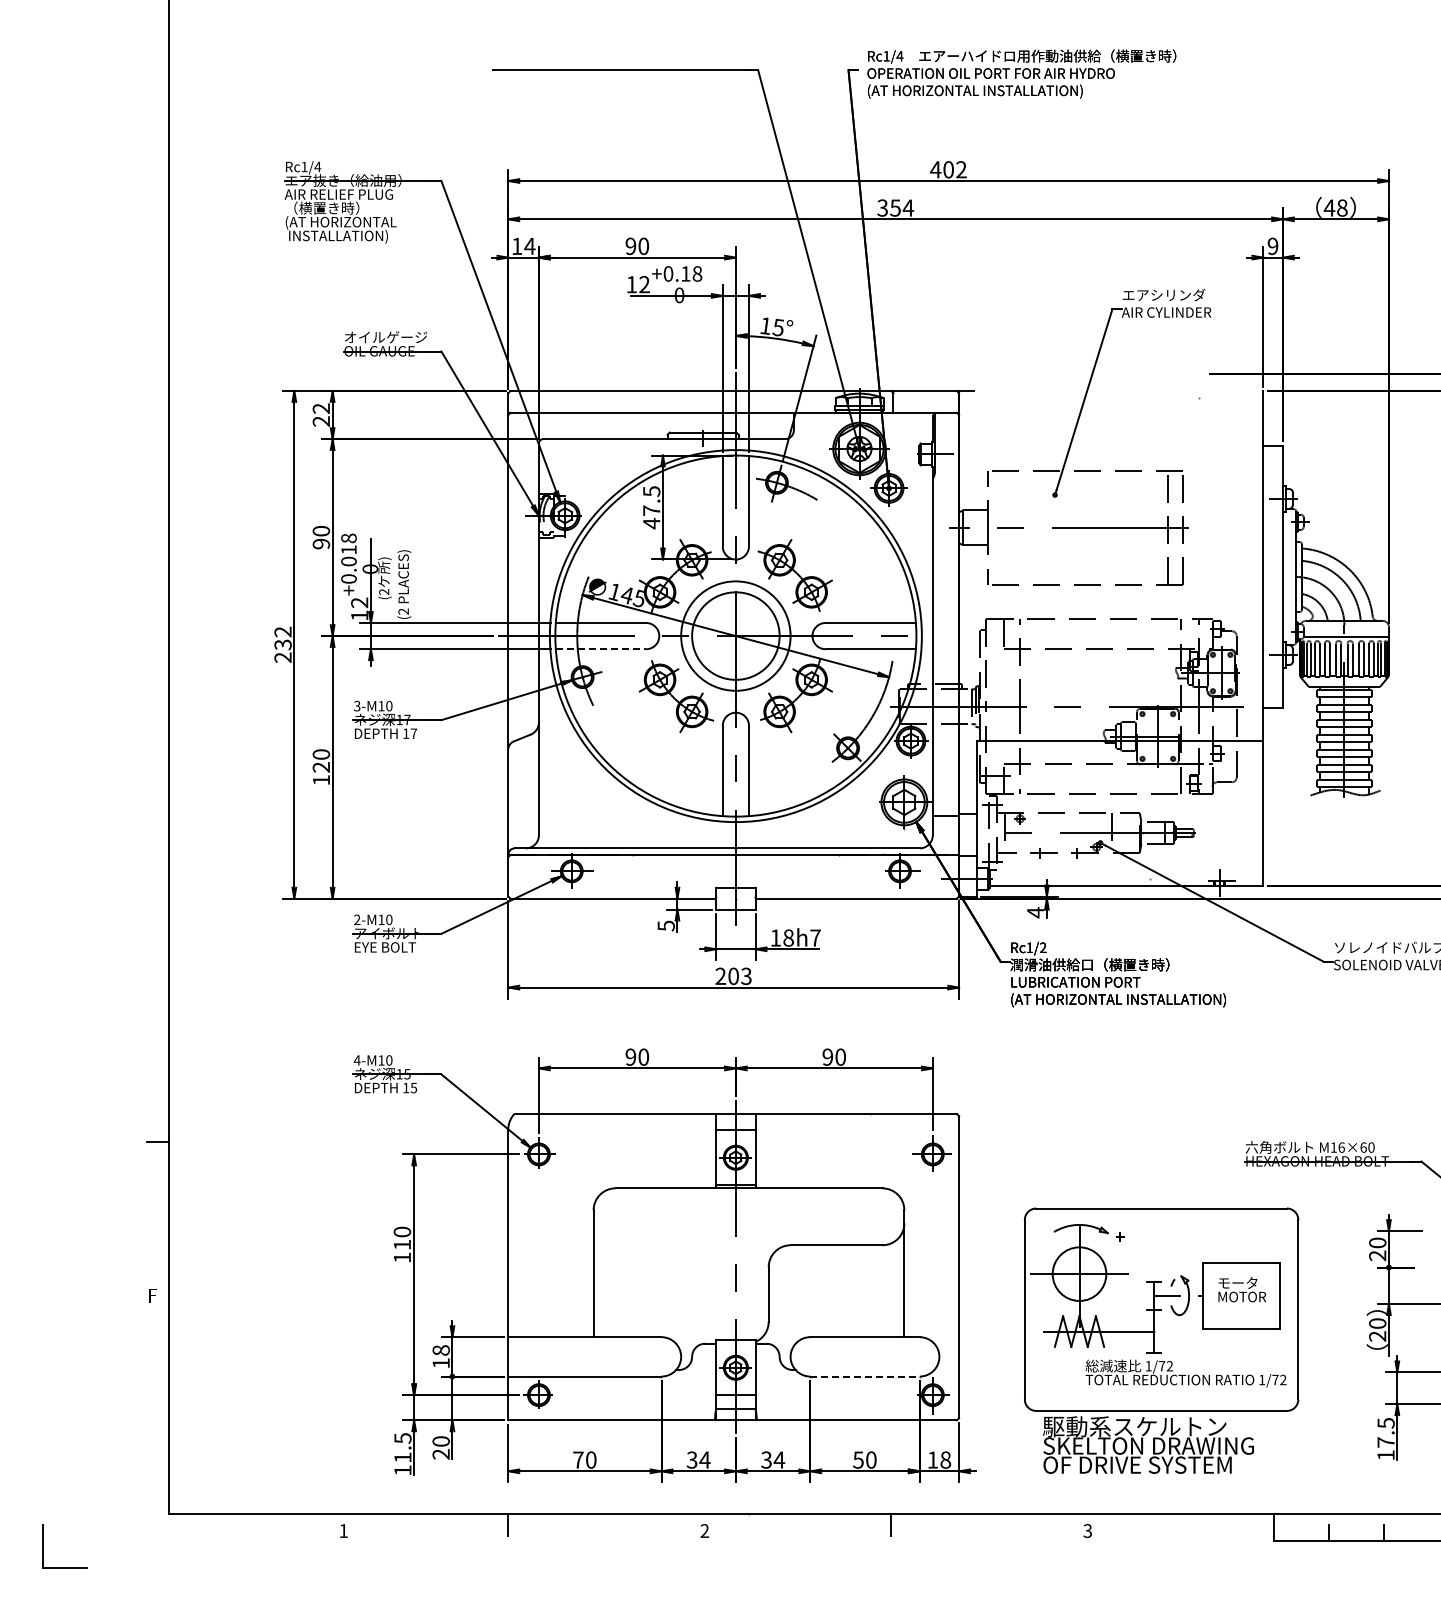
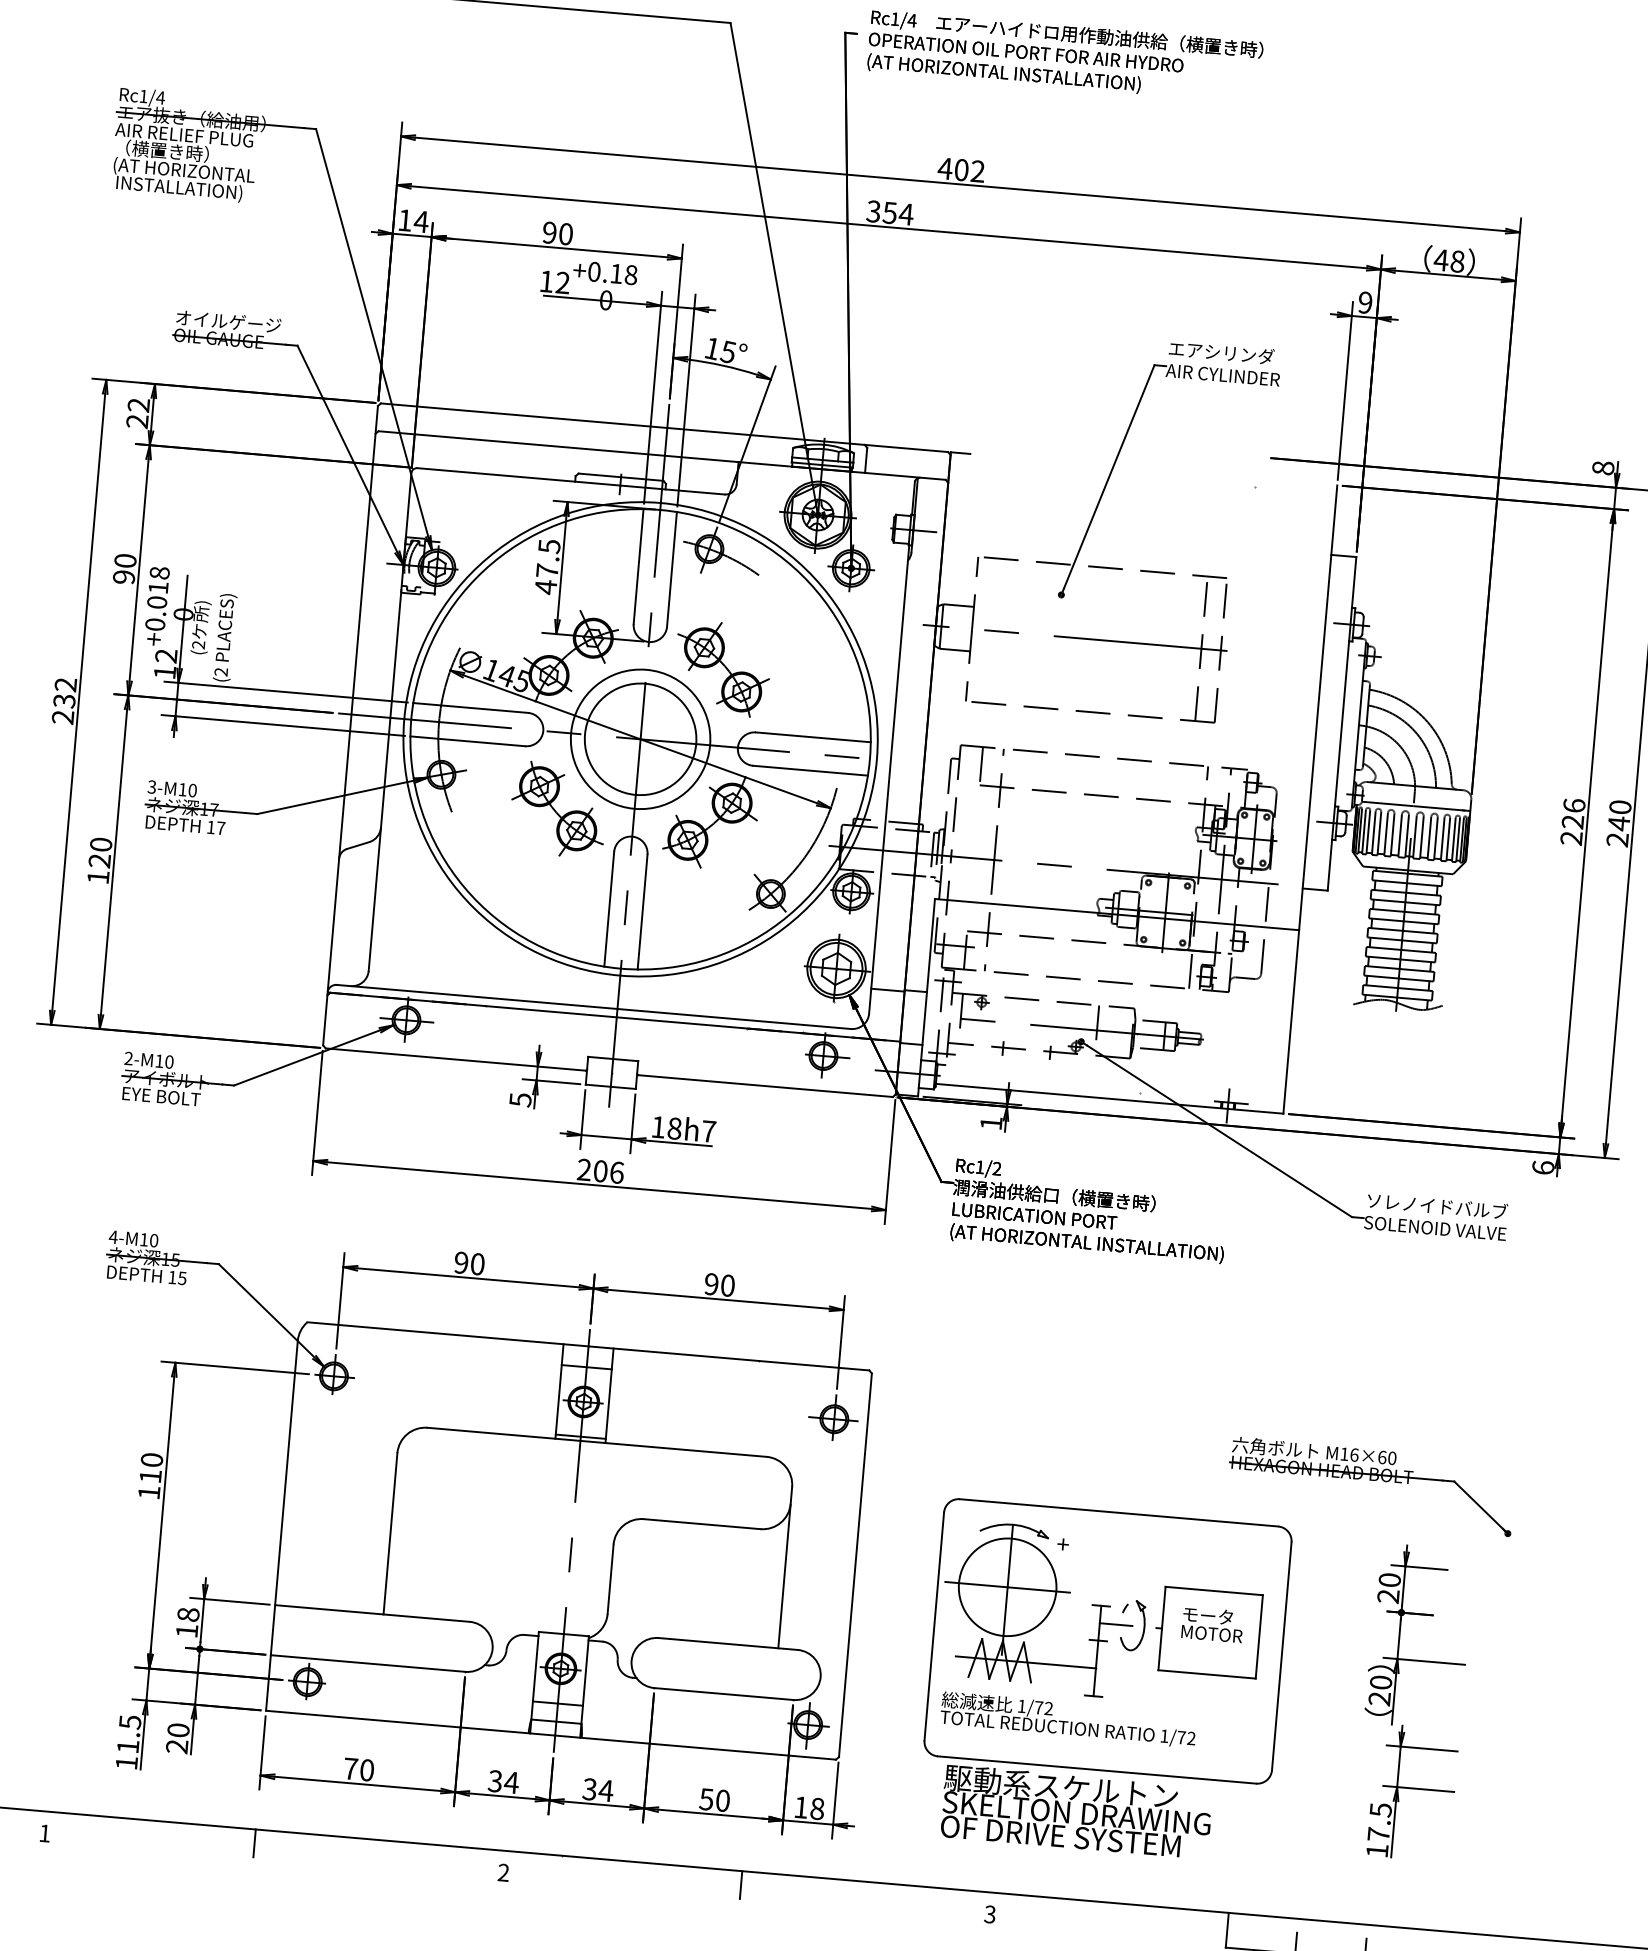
line: (601, 649) -> (468, 741), dashed -> solid
text: (1035, 912) -> (991, 1123), 4 -> 1
text: (746, 976) -> (617, 1172), 203 -> 206
circle: (1079, 1273) -> (1007, 1586), size x1.43
text: (1185, 1373) -> (1067, 1719), moved
line: (865, 1376) -> (724, 1694), dashed -> solid

